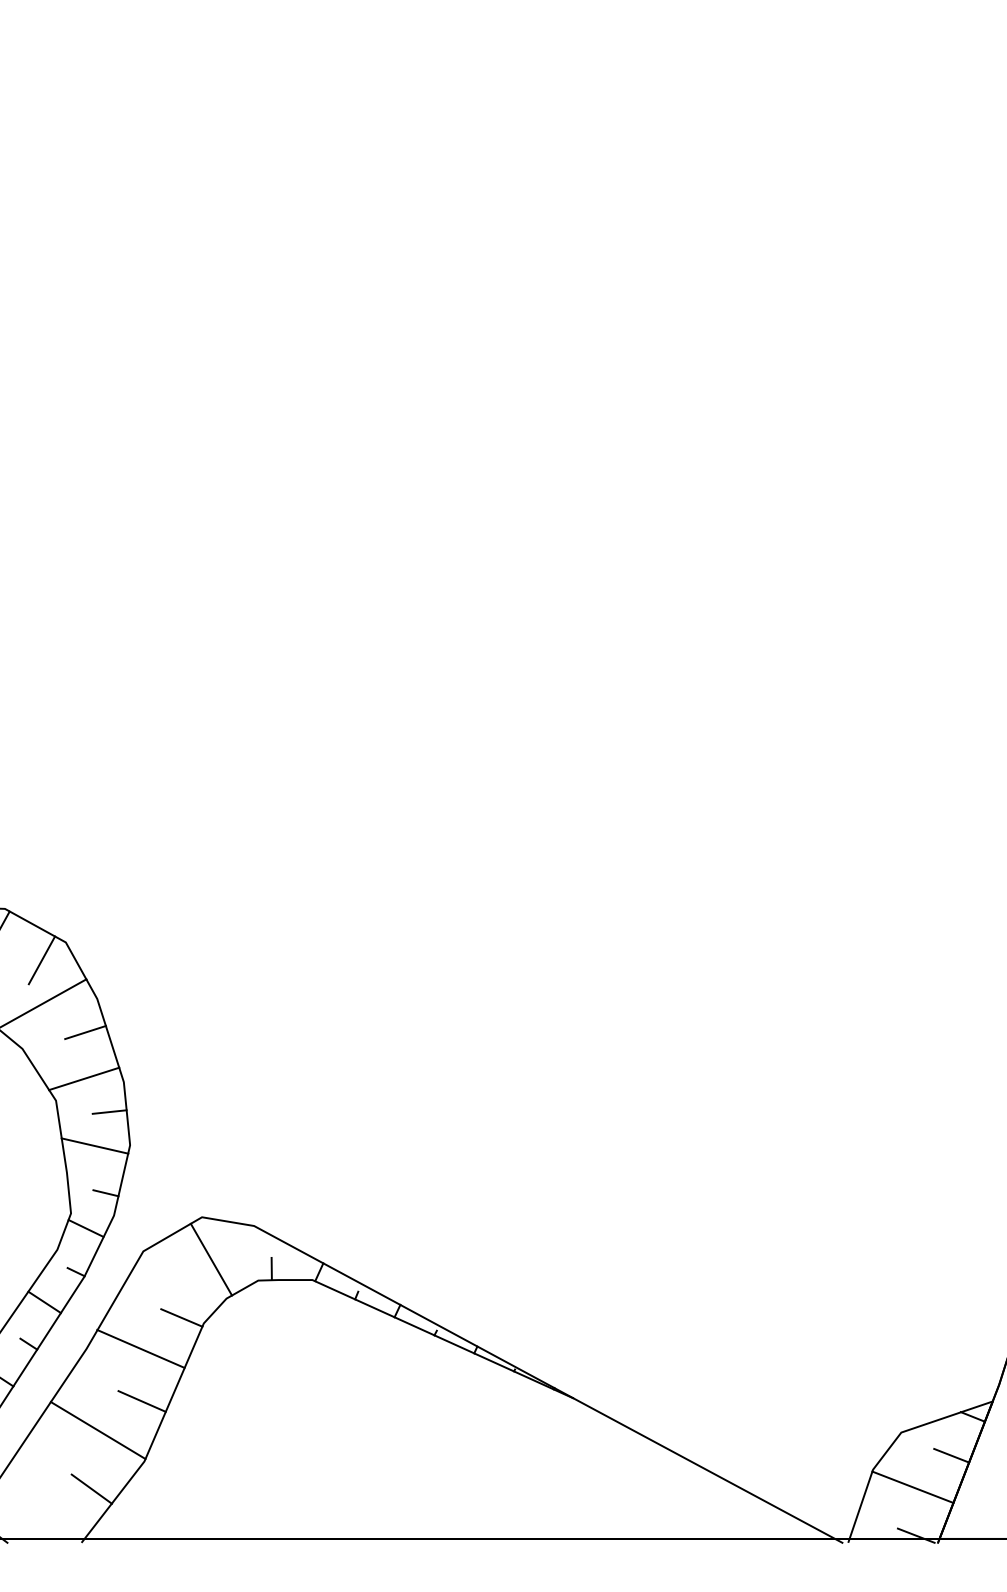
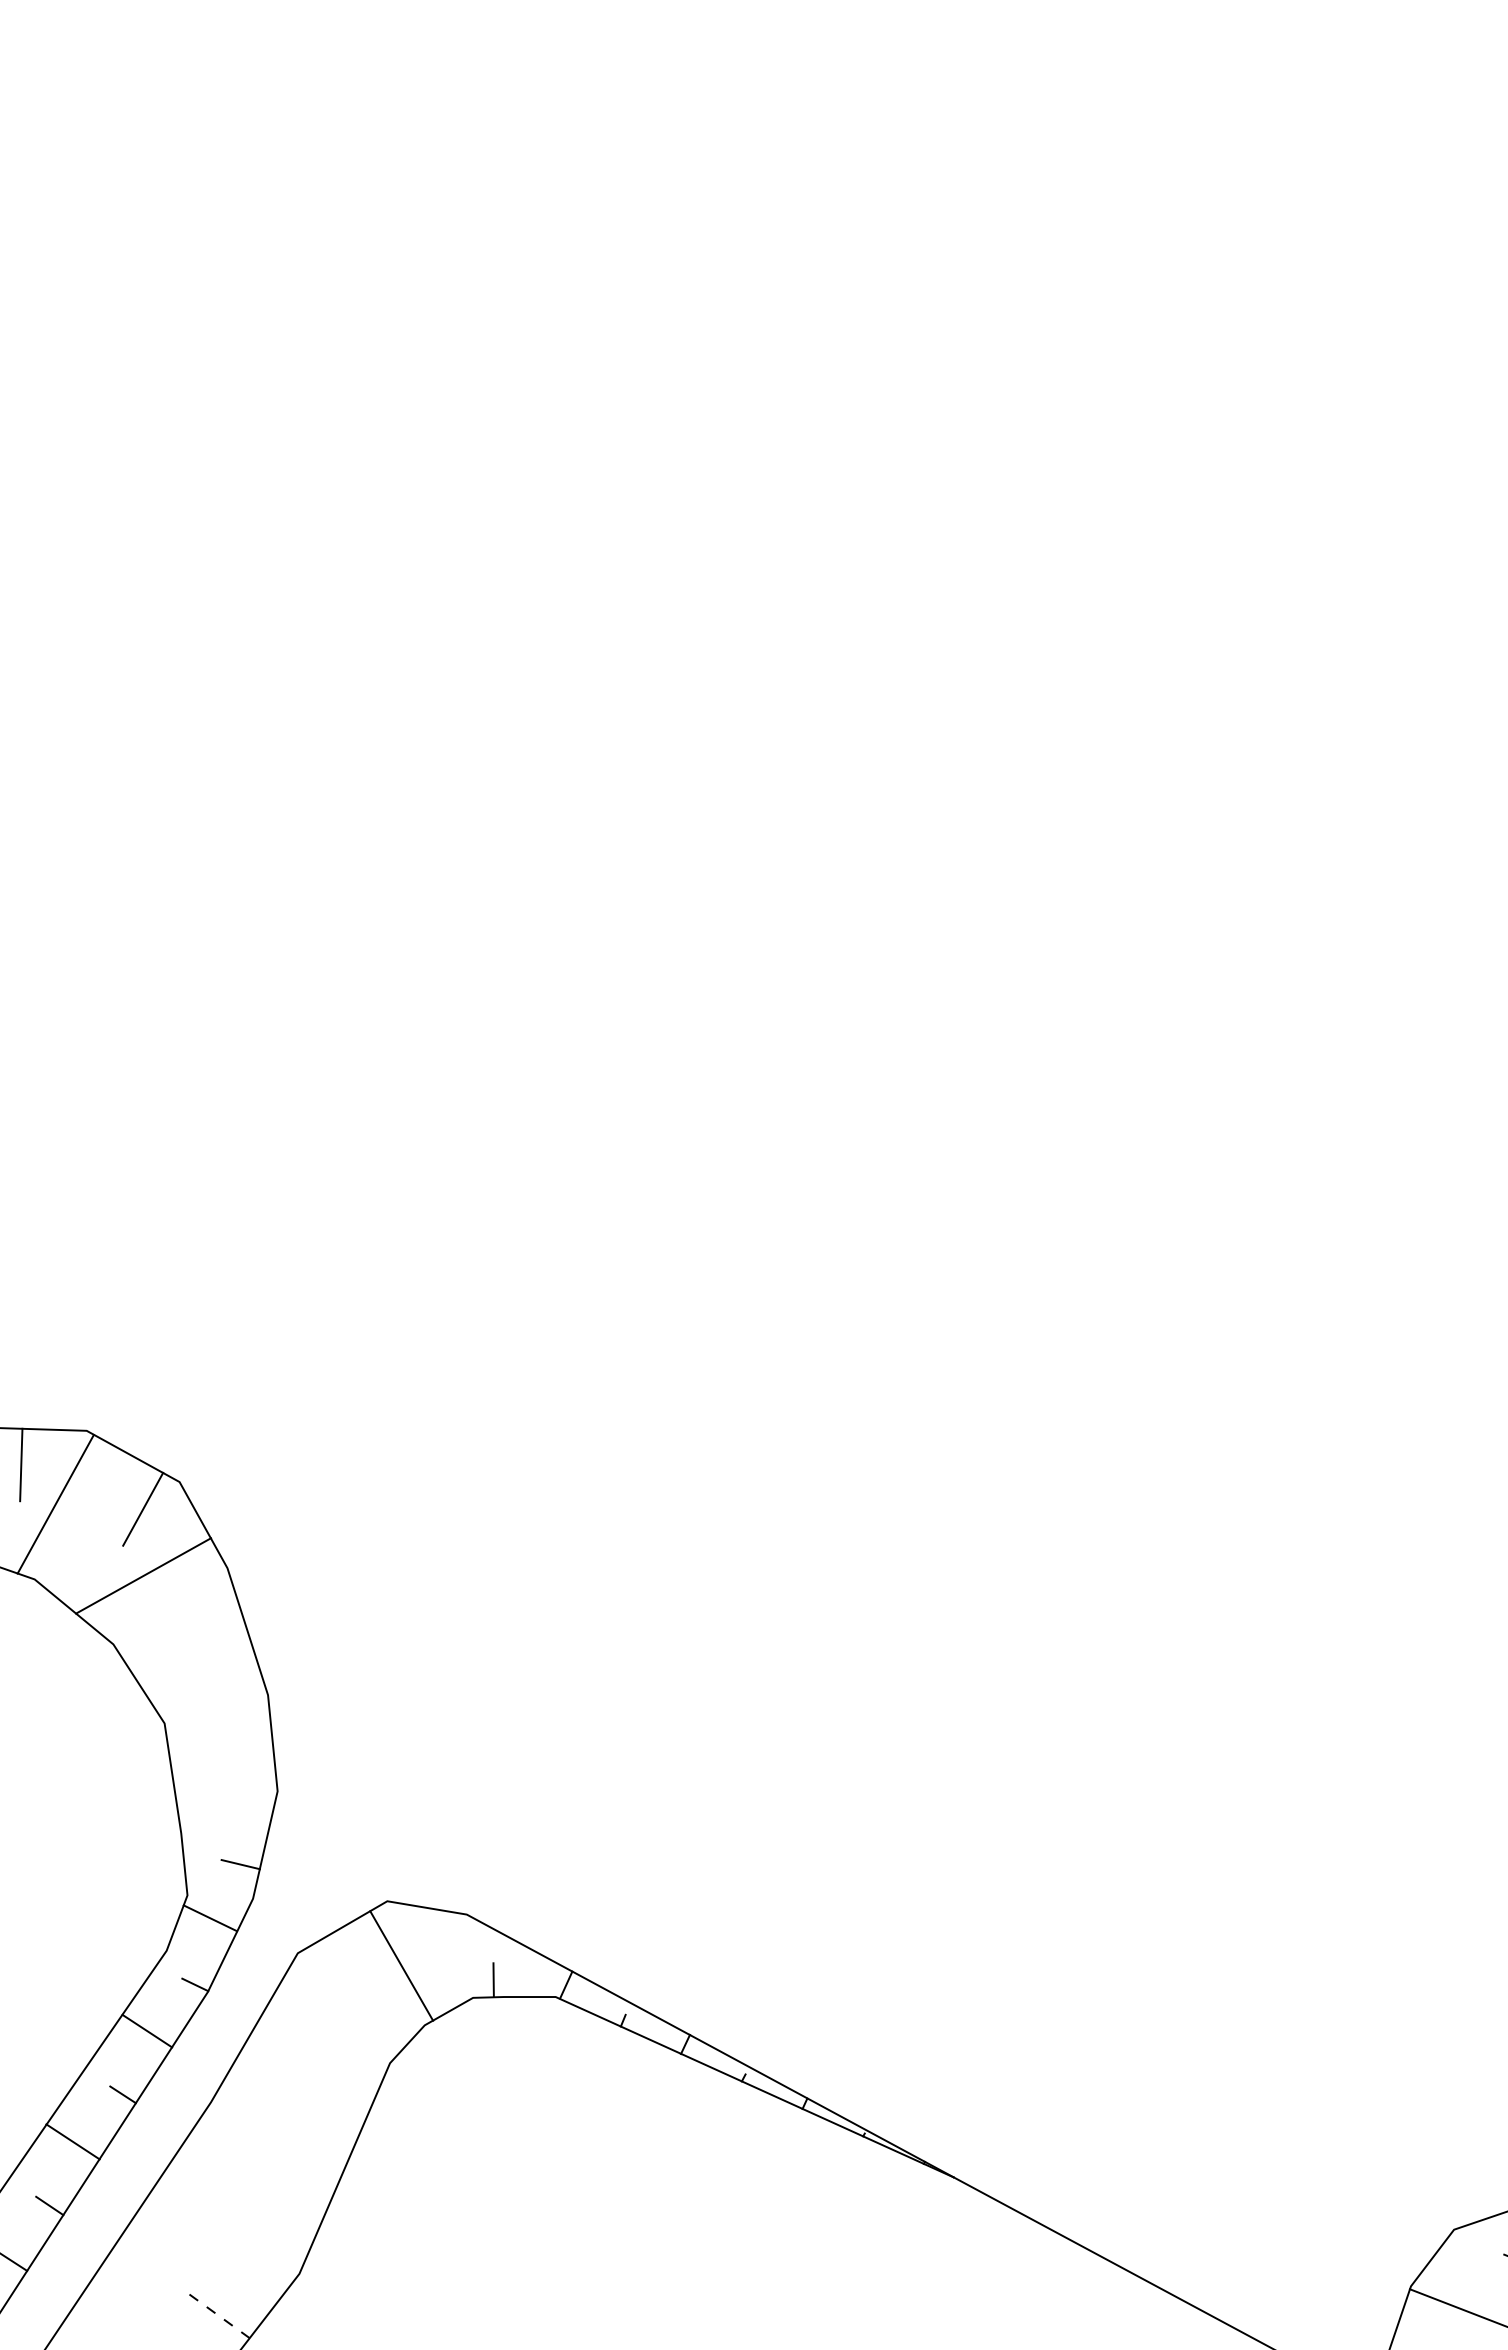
line: (85, 1032) -> (209, 1619), removed
line: (84, 1078) -> (208, 1689), removed
line: (109, 1111) -> (246, 1739), removed
line: (94, 1145) -> (223, 1791), removed
line: (181, 1317) -> (355, 2054), removed
line: (140, 1348) -> (293, 2101), removed
line: (141, 1401) -> (294, 2182), removed
line: (97, 1430) -> (227, 2226), removed
line: (91, 1489) -> (218, 2316), solid -> dashed

